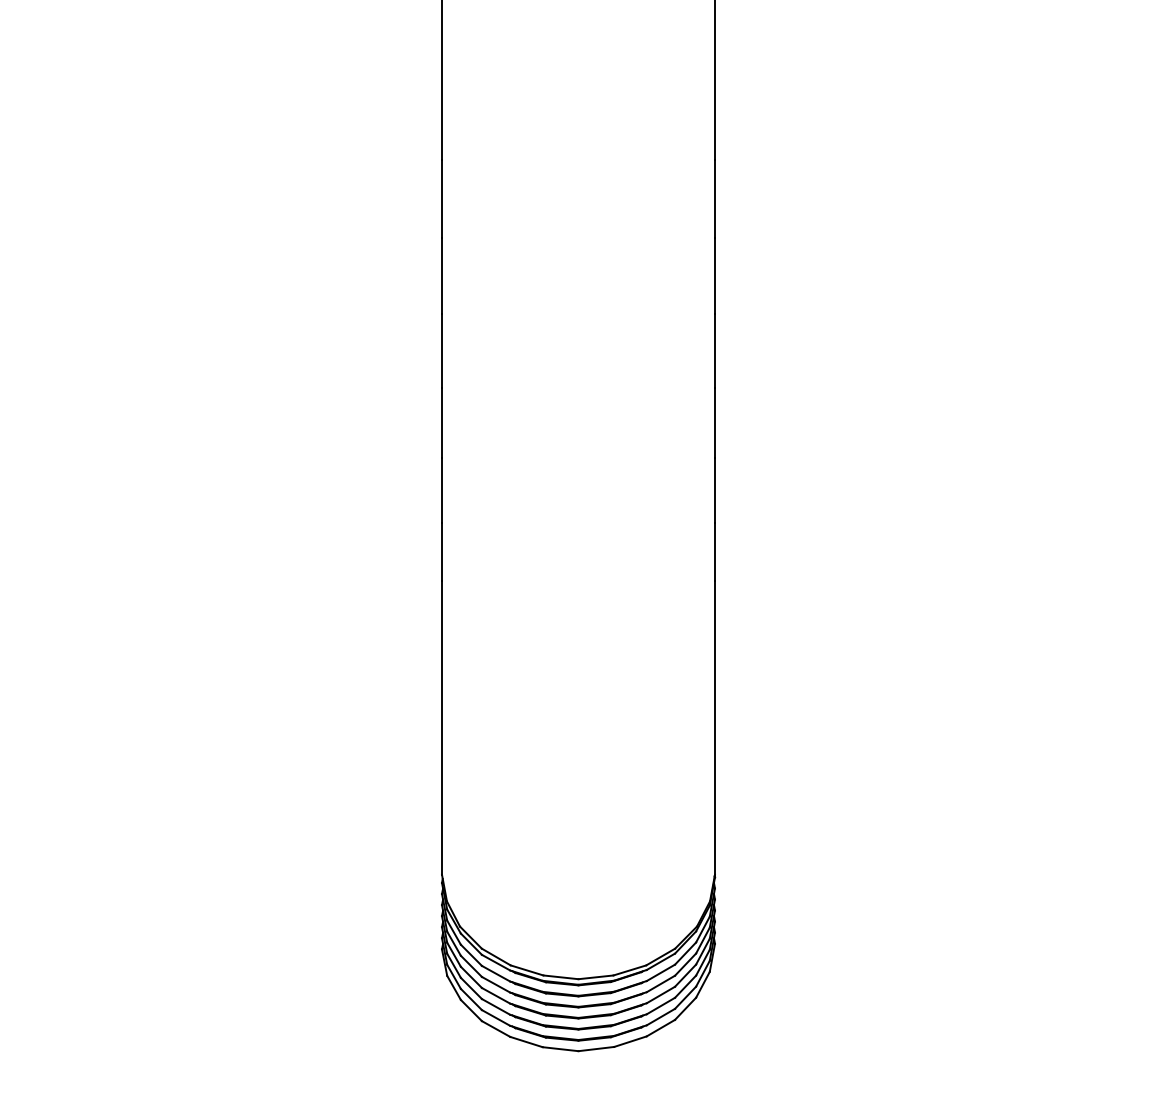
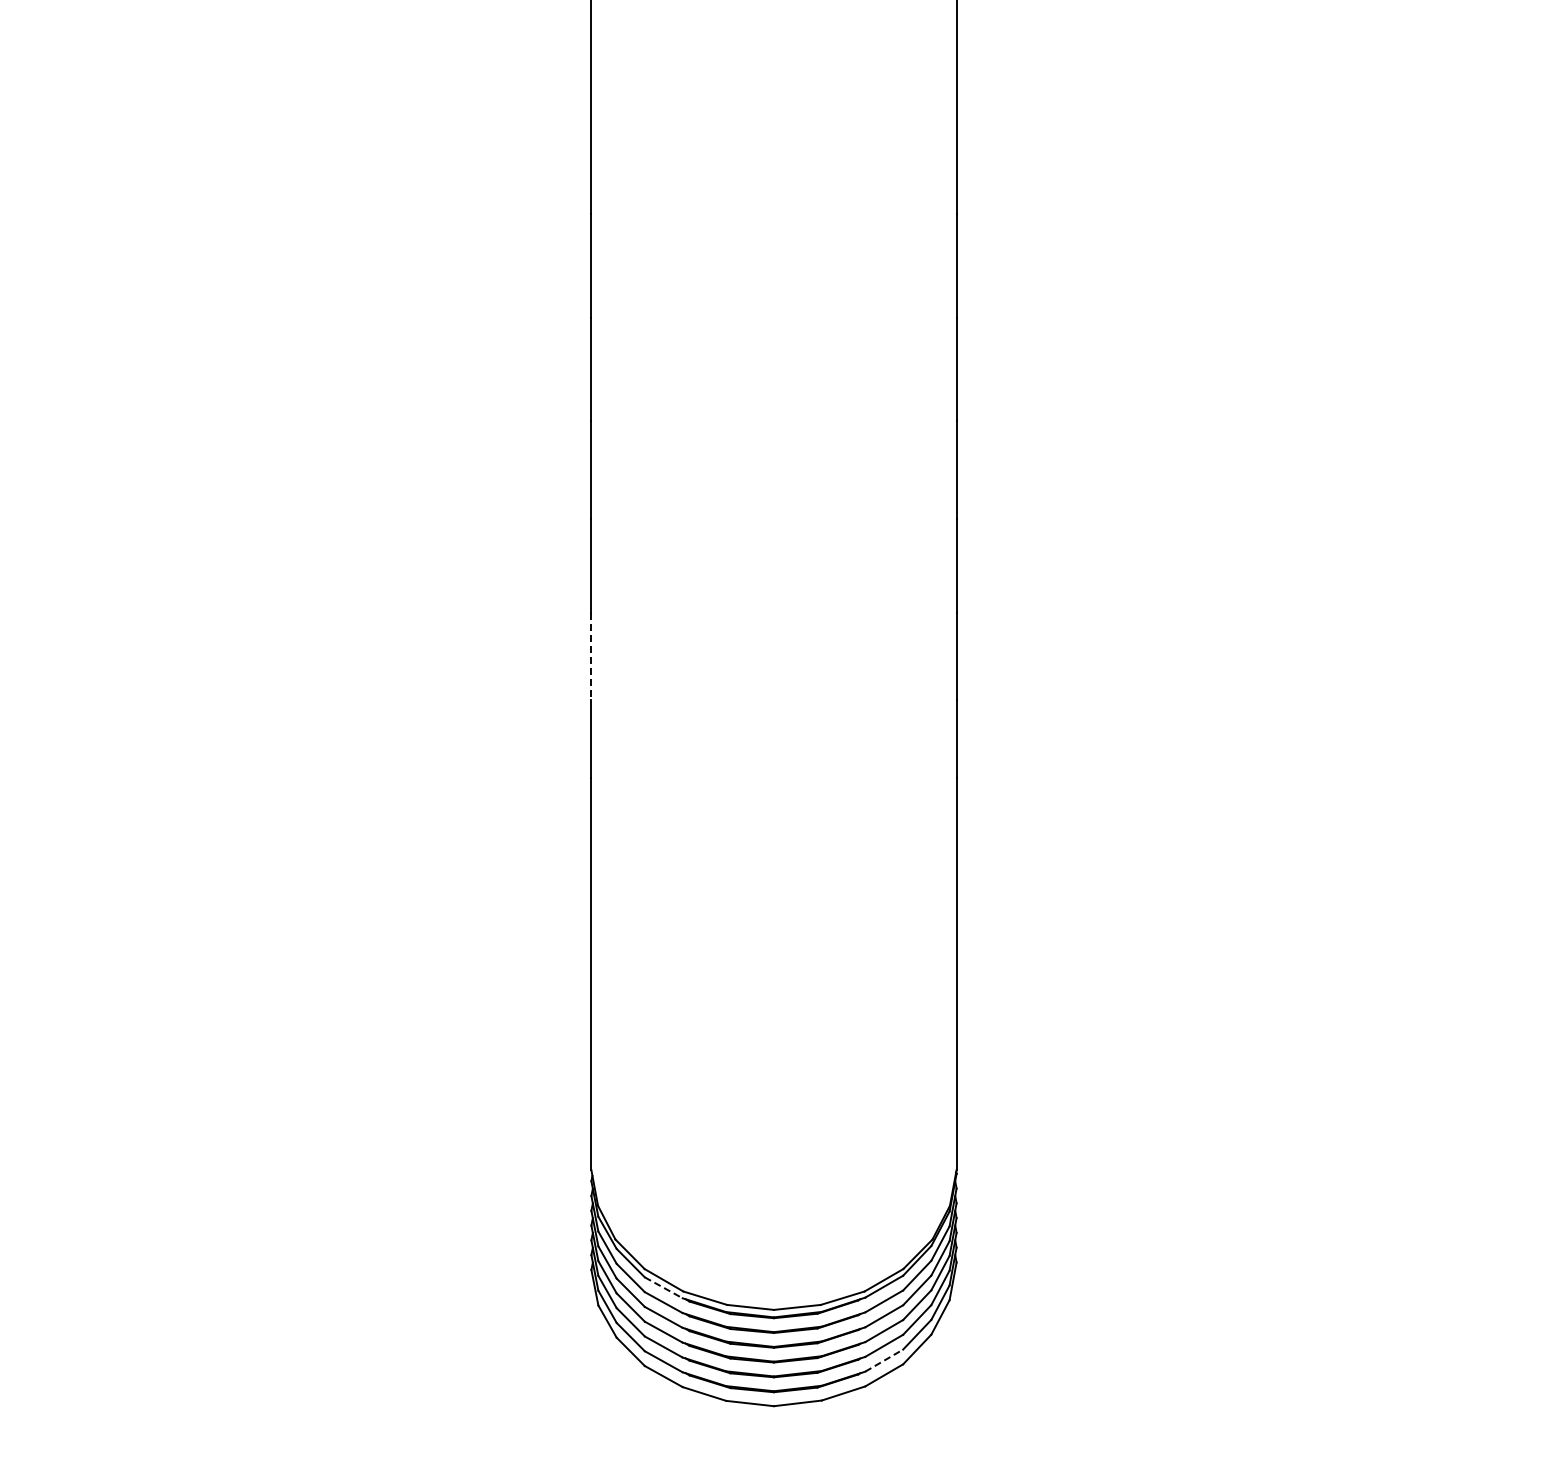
line: (442, 490) -> (591, 656), solid -> dashed
line: (495, 962) -> (663, 1287), solid -> dashed
line: (661, 1017) -> (884, 1360), solid -> dashed

